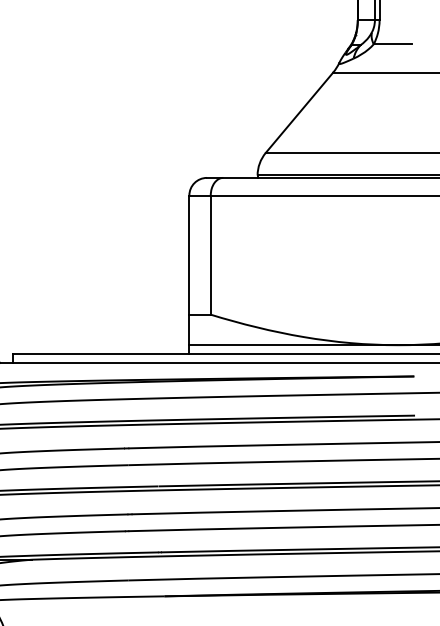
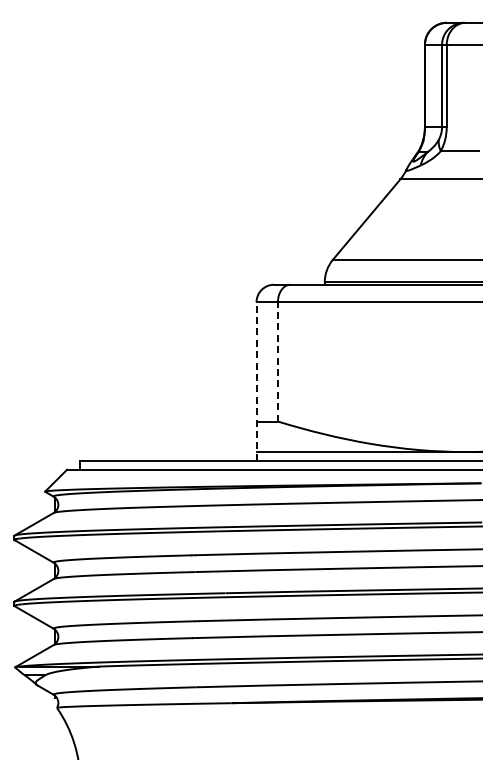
line: (210, 254) -> (277, 361), solid -> dashed
line: (189, 274) -> (256, 381), solid -> dashed

